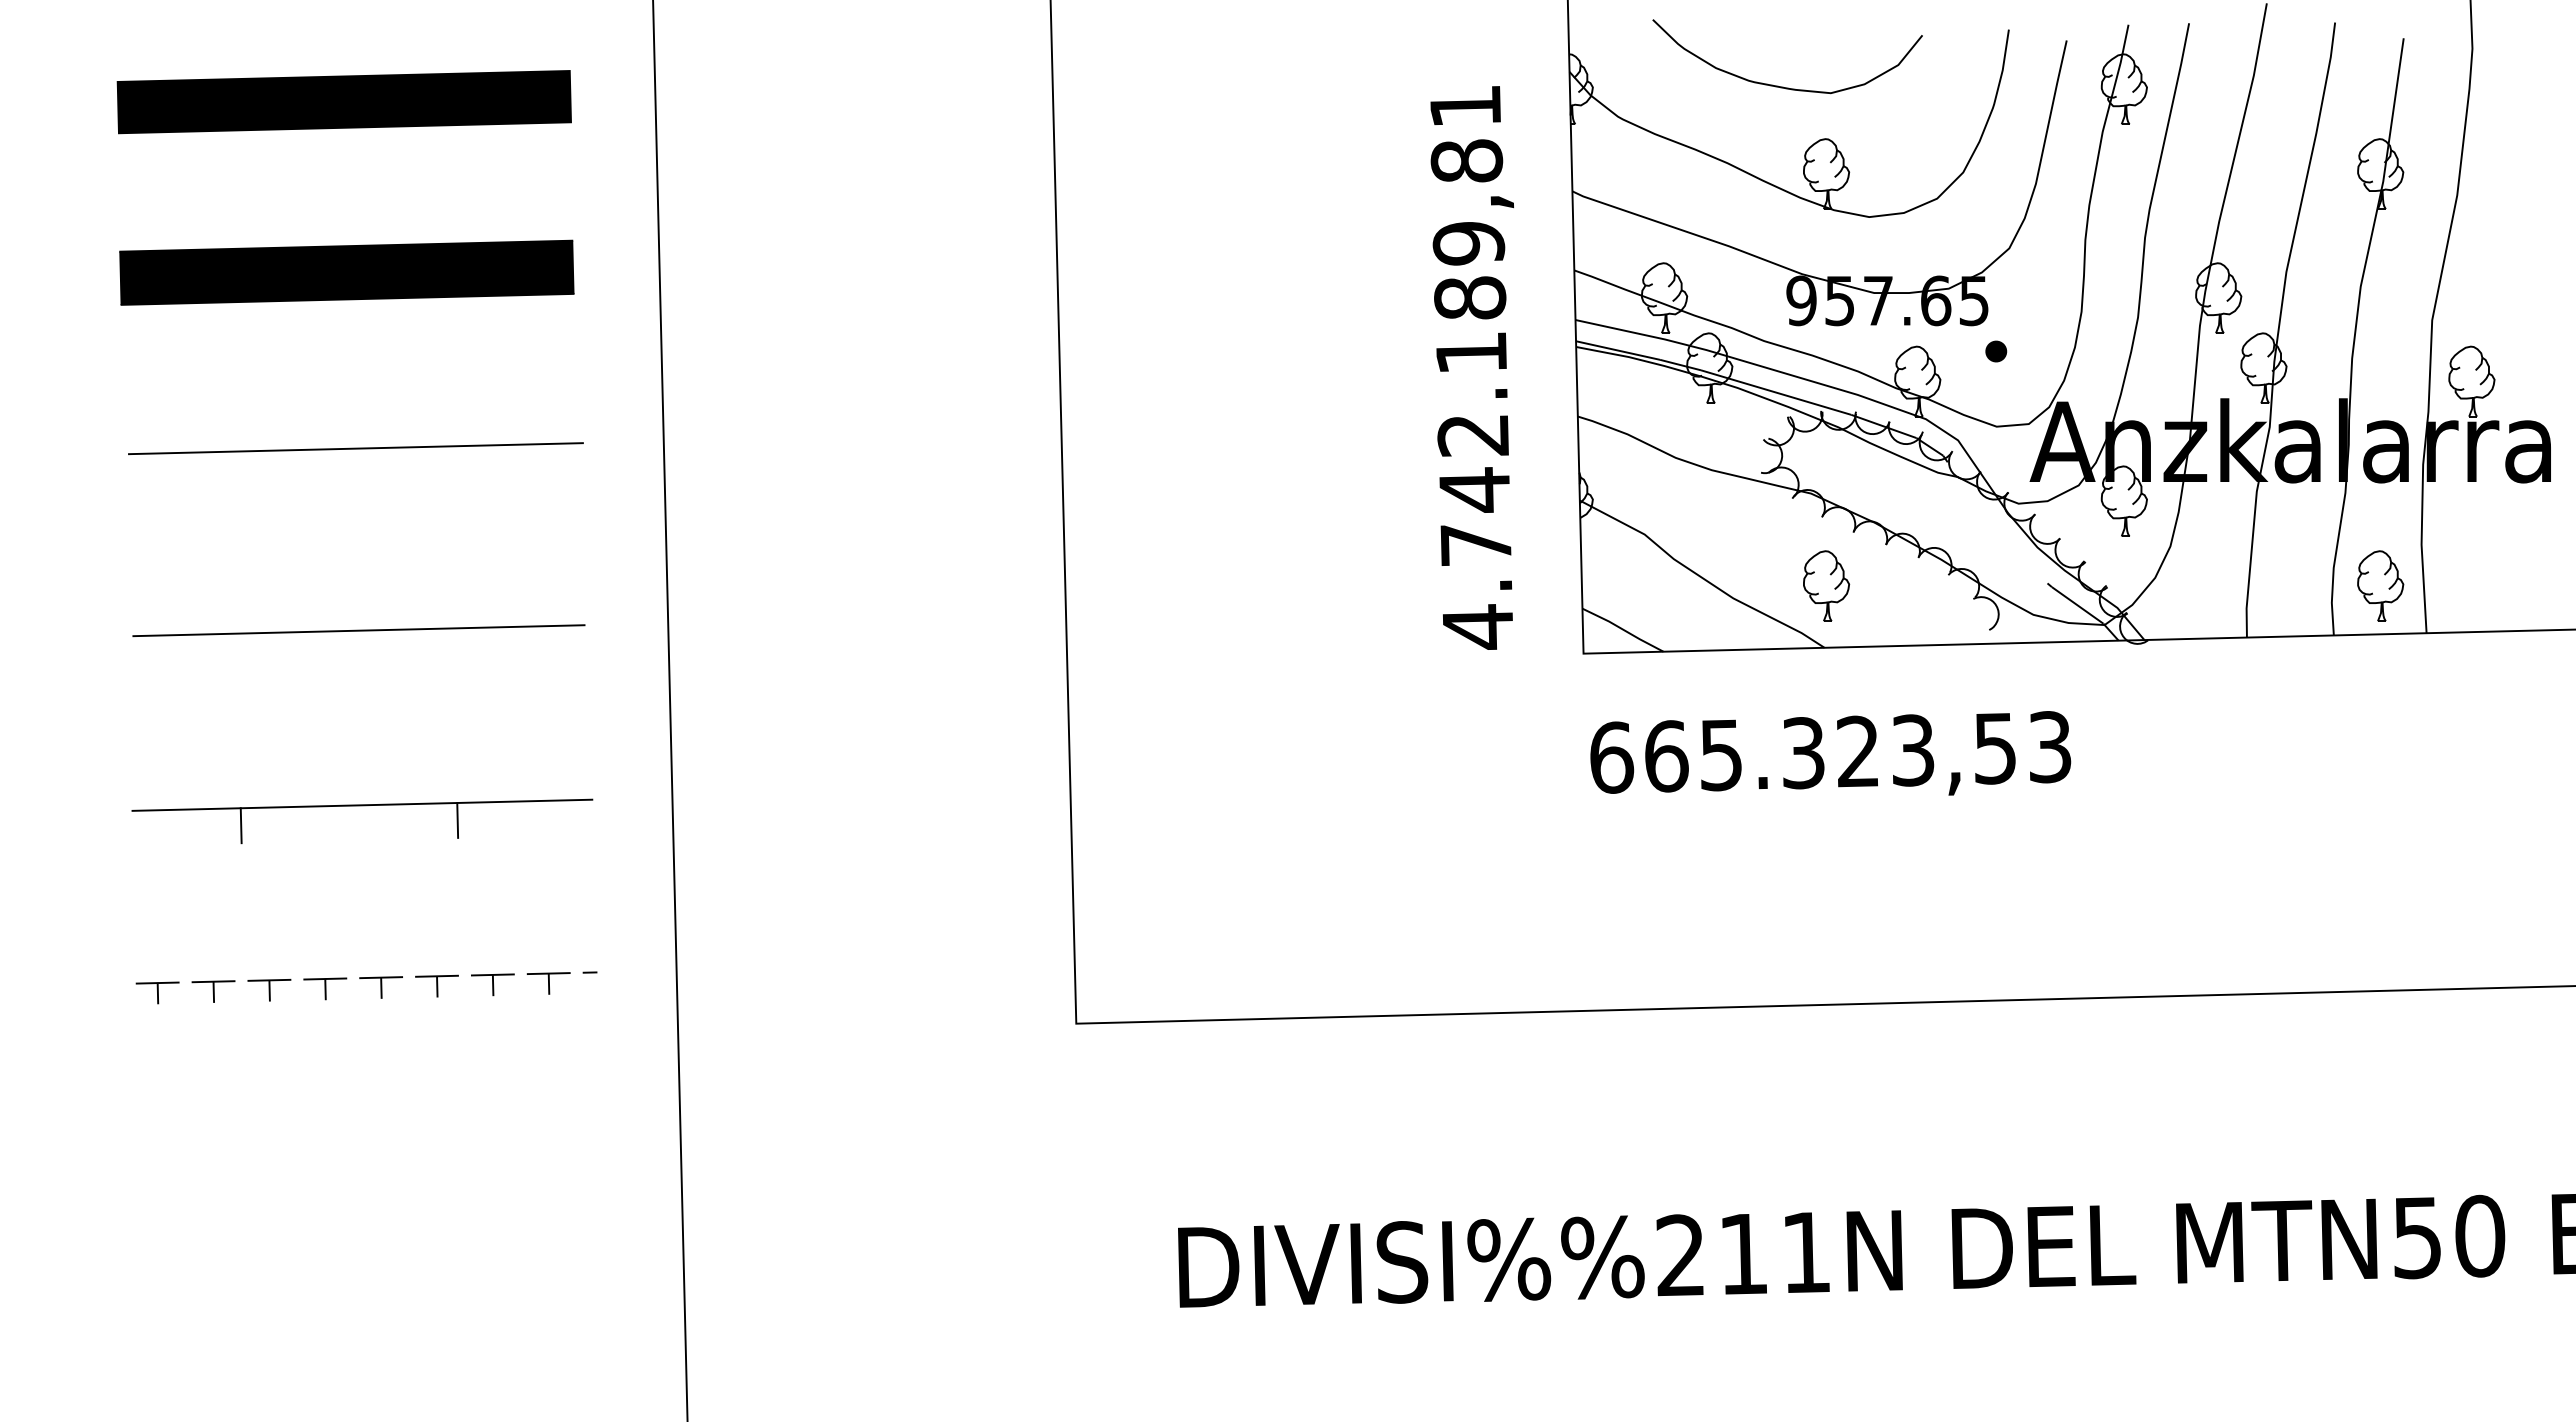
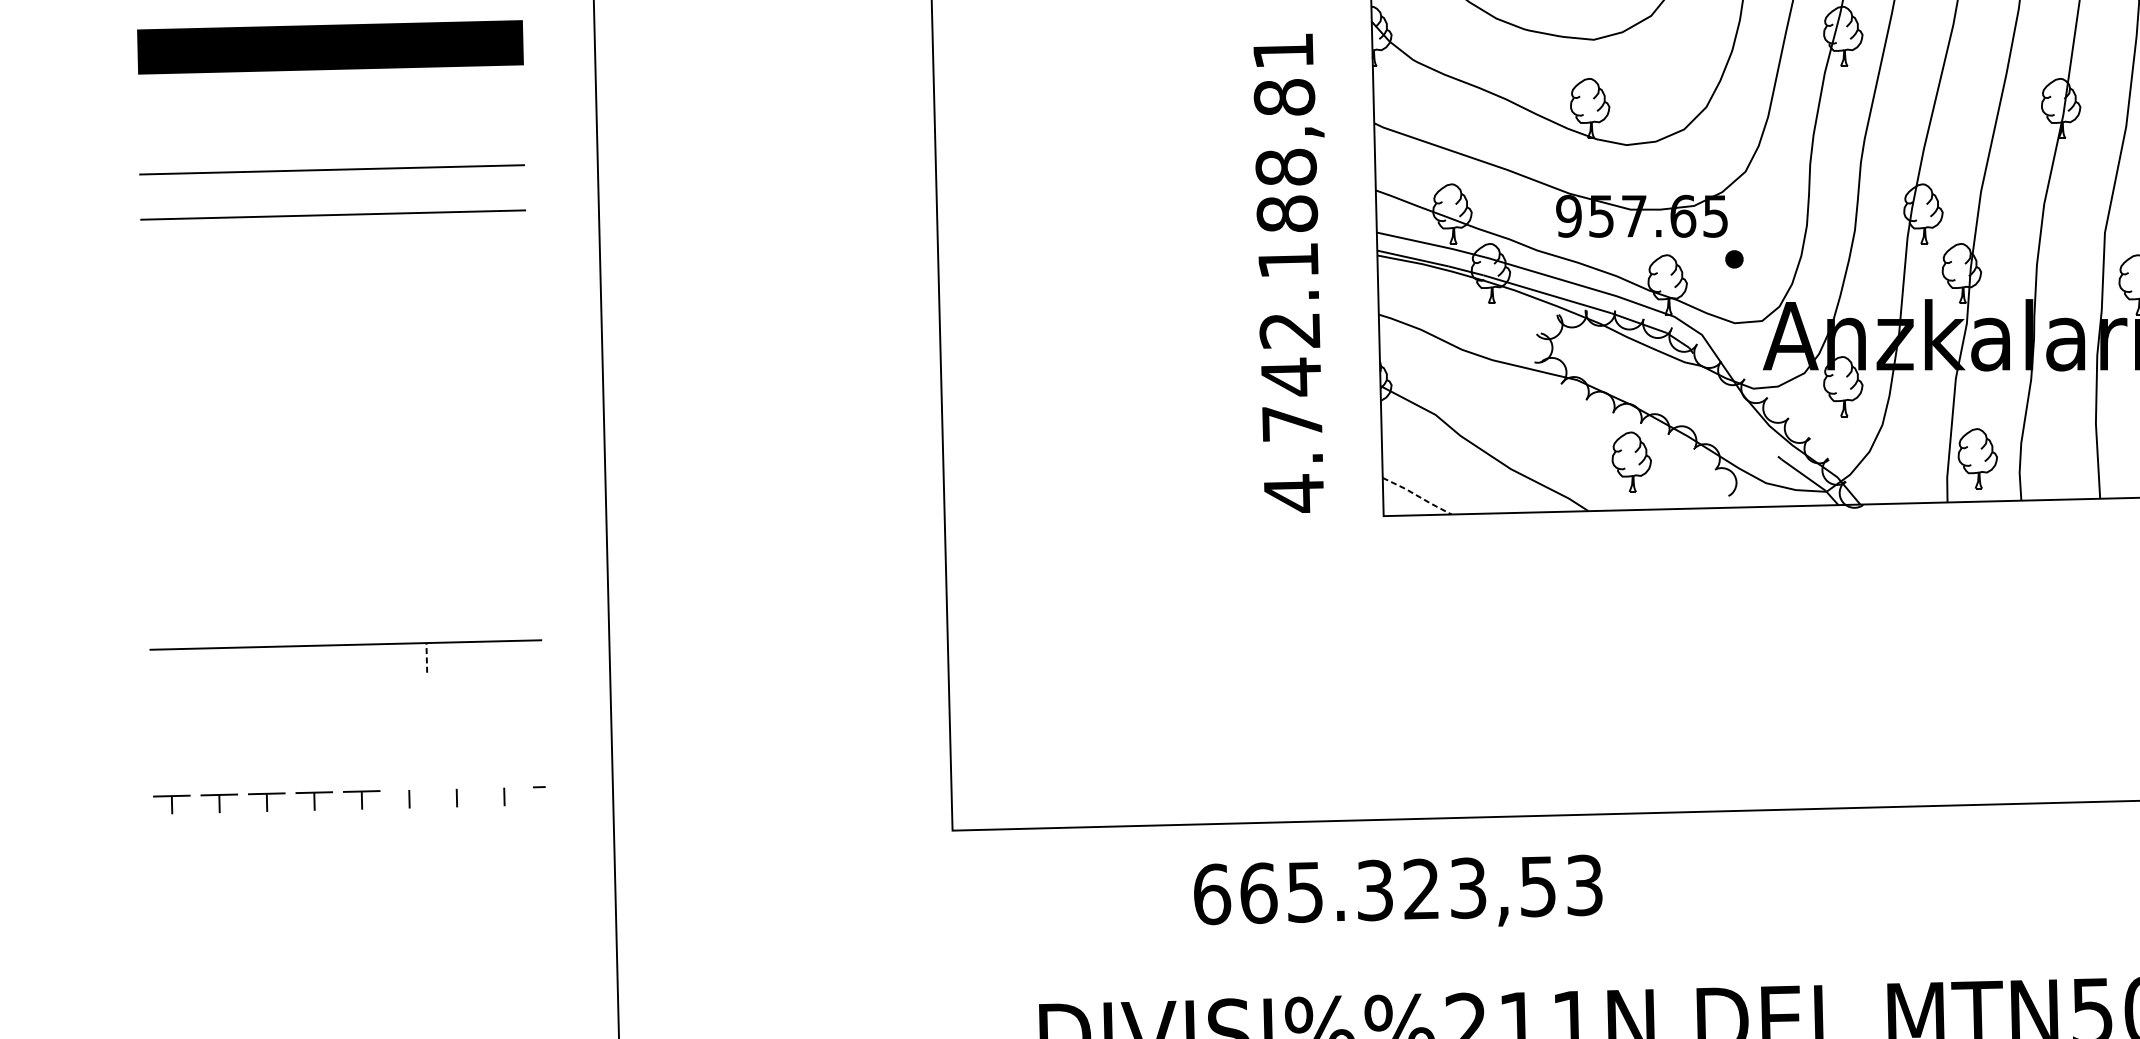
text: (1468, 243) -> (1285, 167), 4.742.189,81 -> 4.742.188,81
fill: (346, 272) -> (332, 192), removed
line: (355, 448) -> (339, 341), removed
part: (1826, 585) -> (1631, 461), moved
part: (2380, 585) -> (1977, 458), moved
line: (1623, 629) -> (1417, 495), solid -> dashed
line: (358, 630) -> (342, 496), removed
text: (1830, 753) -> (1398, 890), moved
line: (457, 819) -> (426, 657), solid -> dashed
line: (240, 825) -> (242, 662), removed
line: (548, 973) -> (503, 787), removed
line: (492, 974) -> (456, 788), removed
line: (436, 975) -> (408, 789), removed

